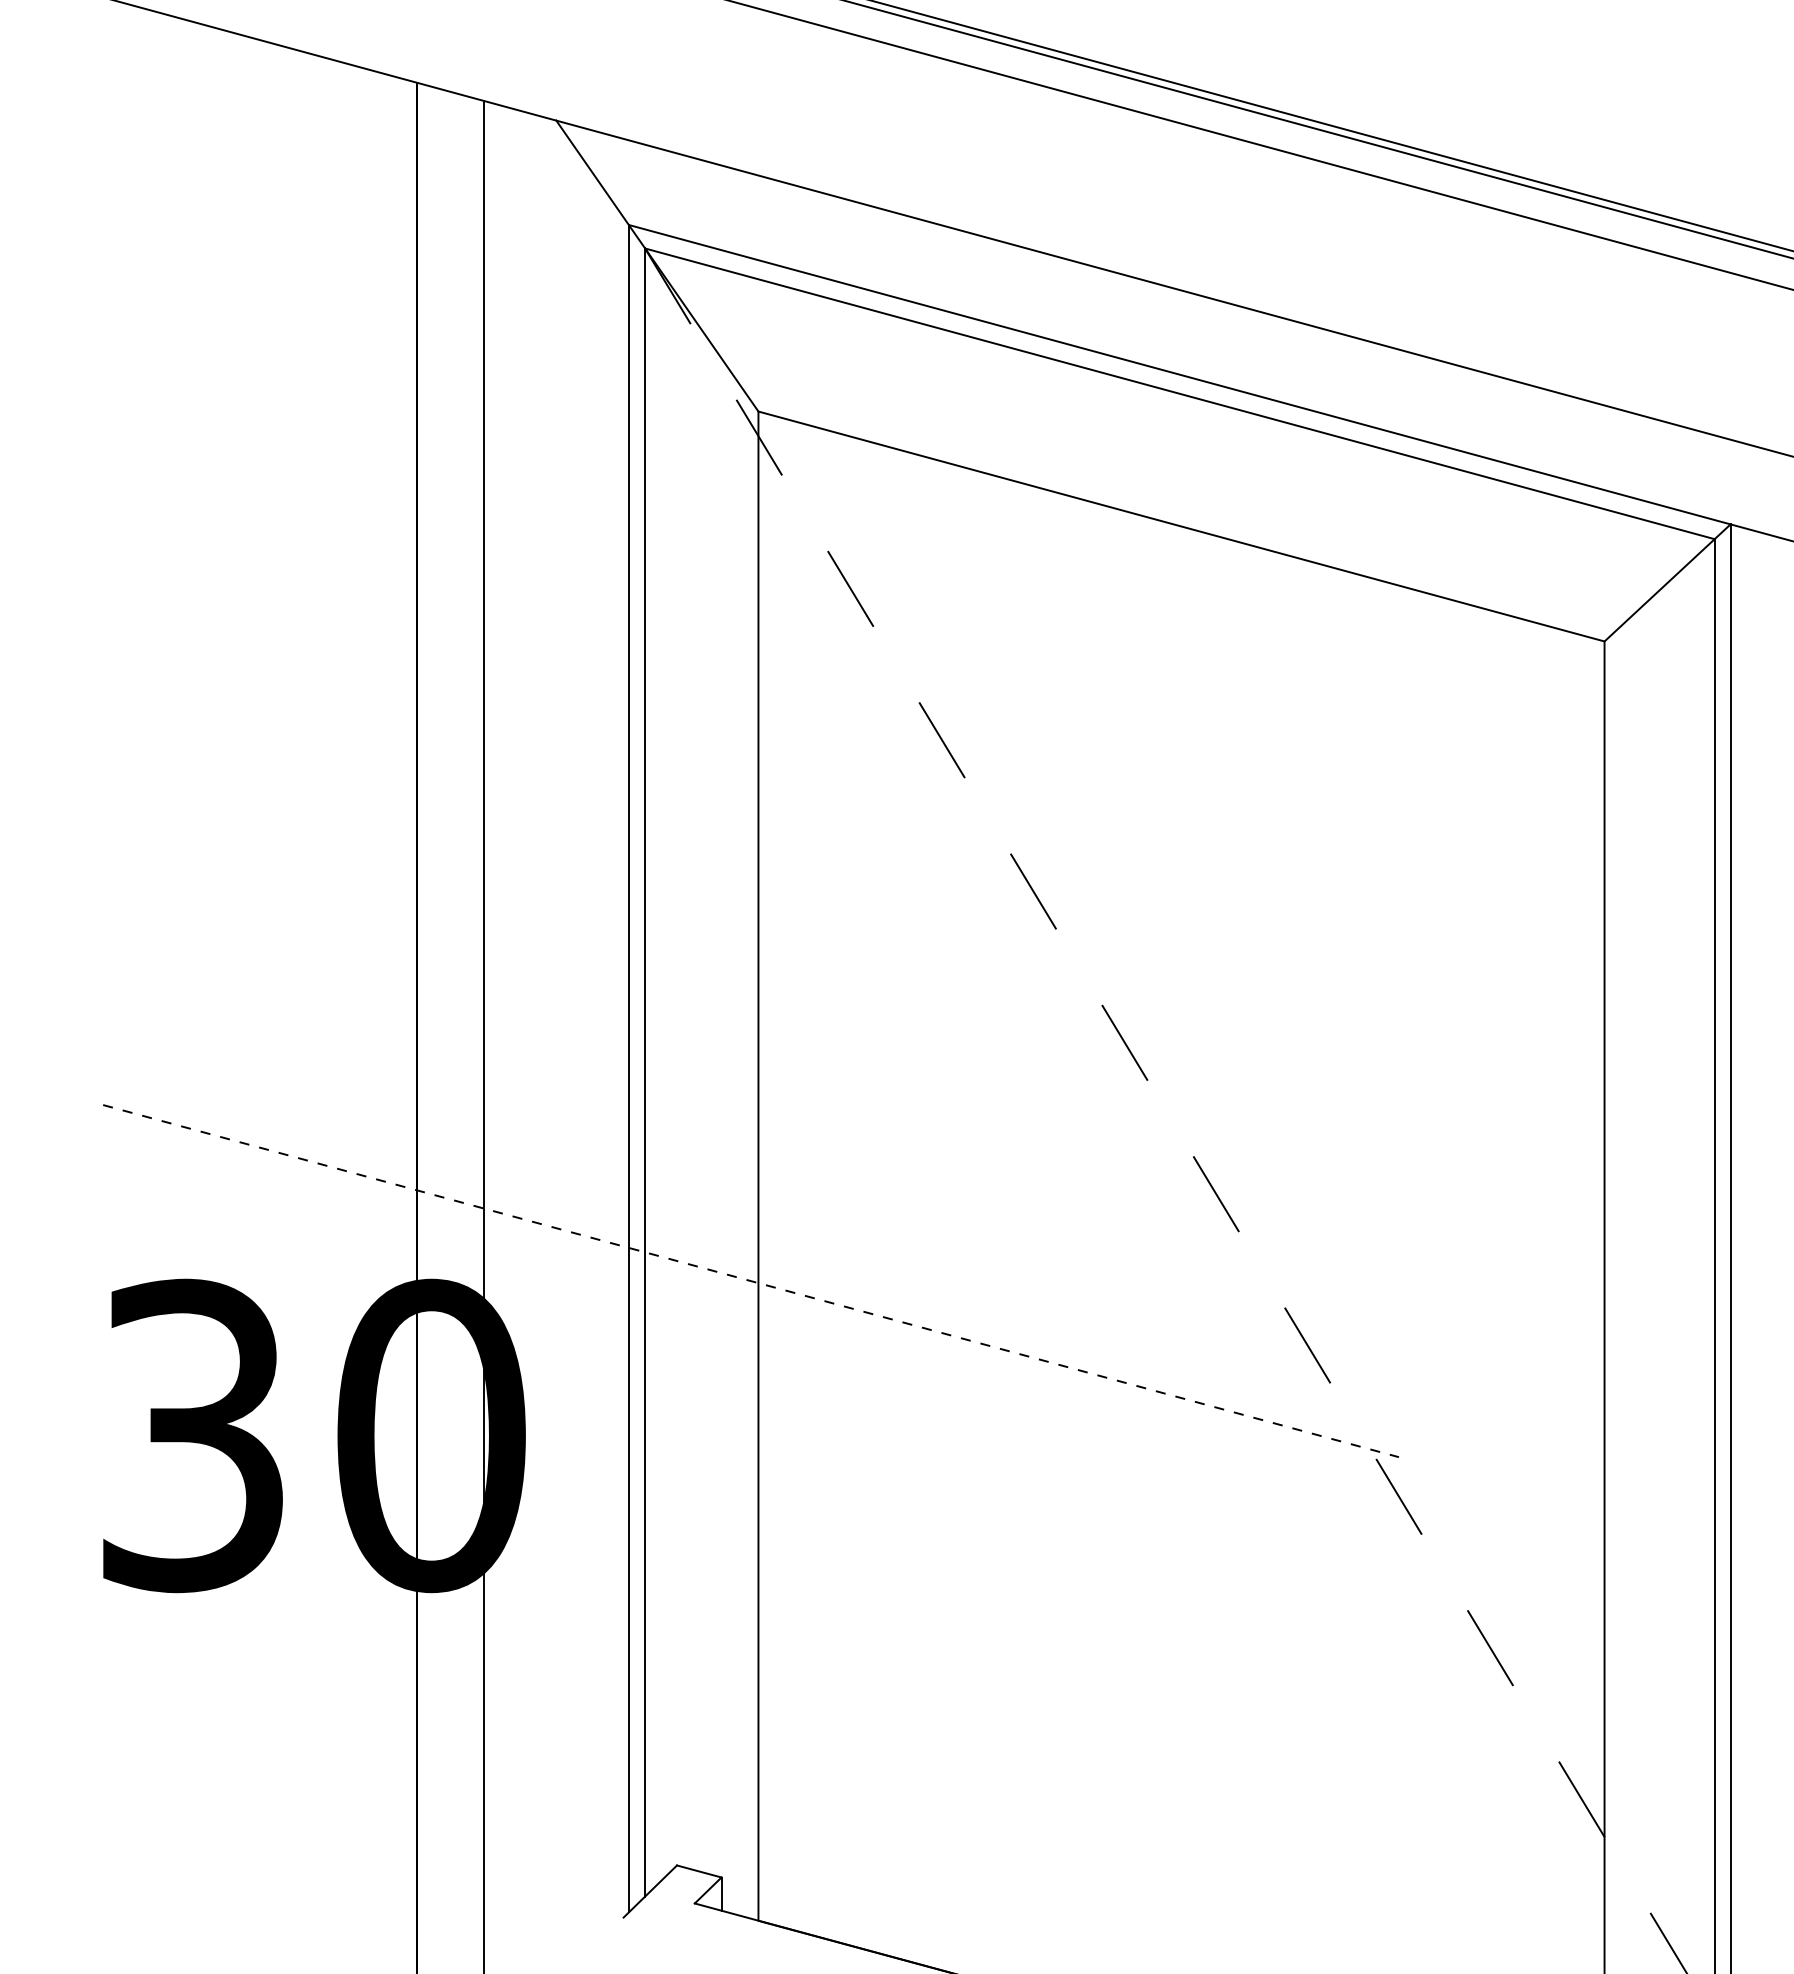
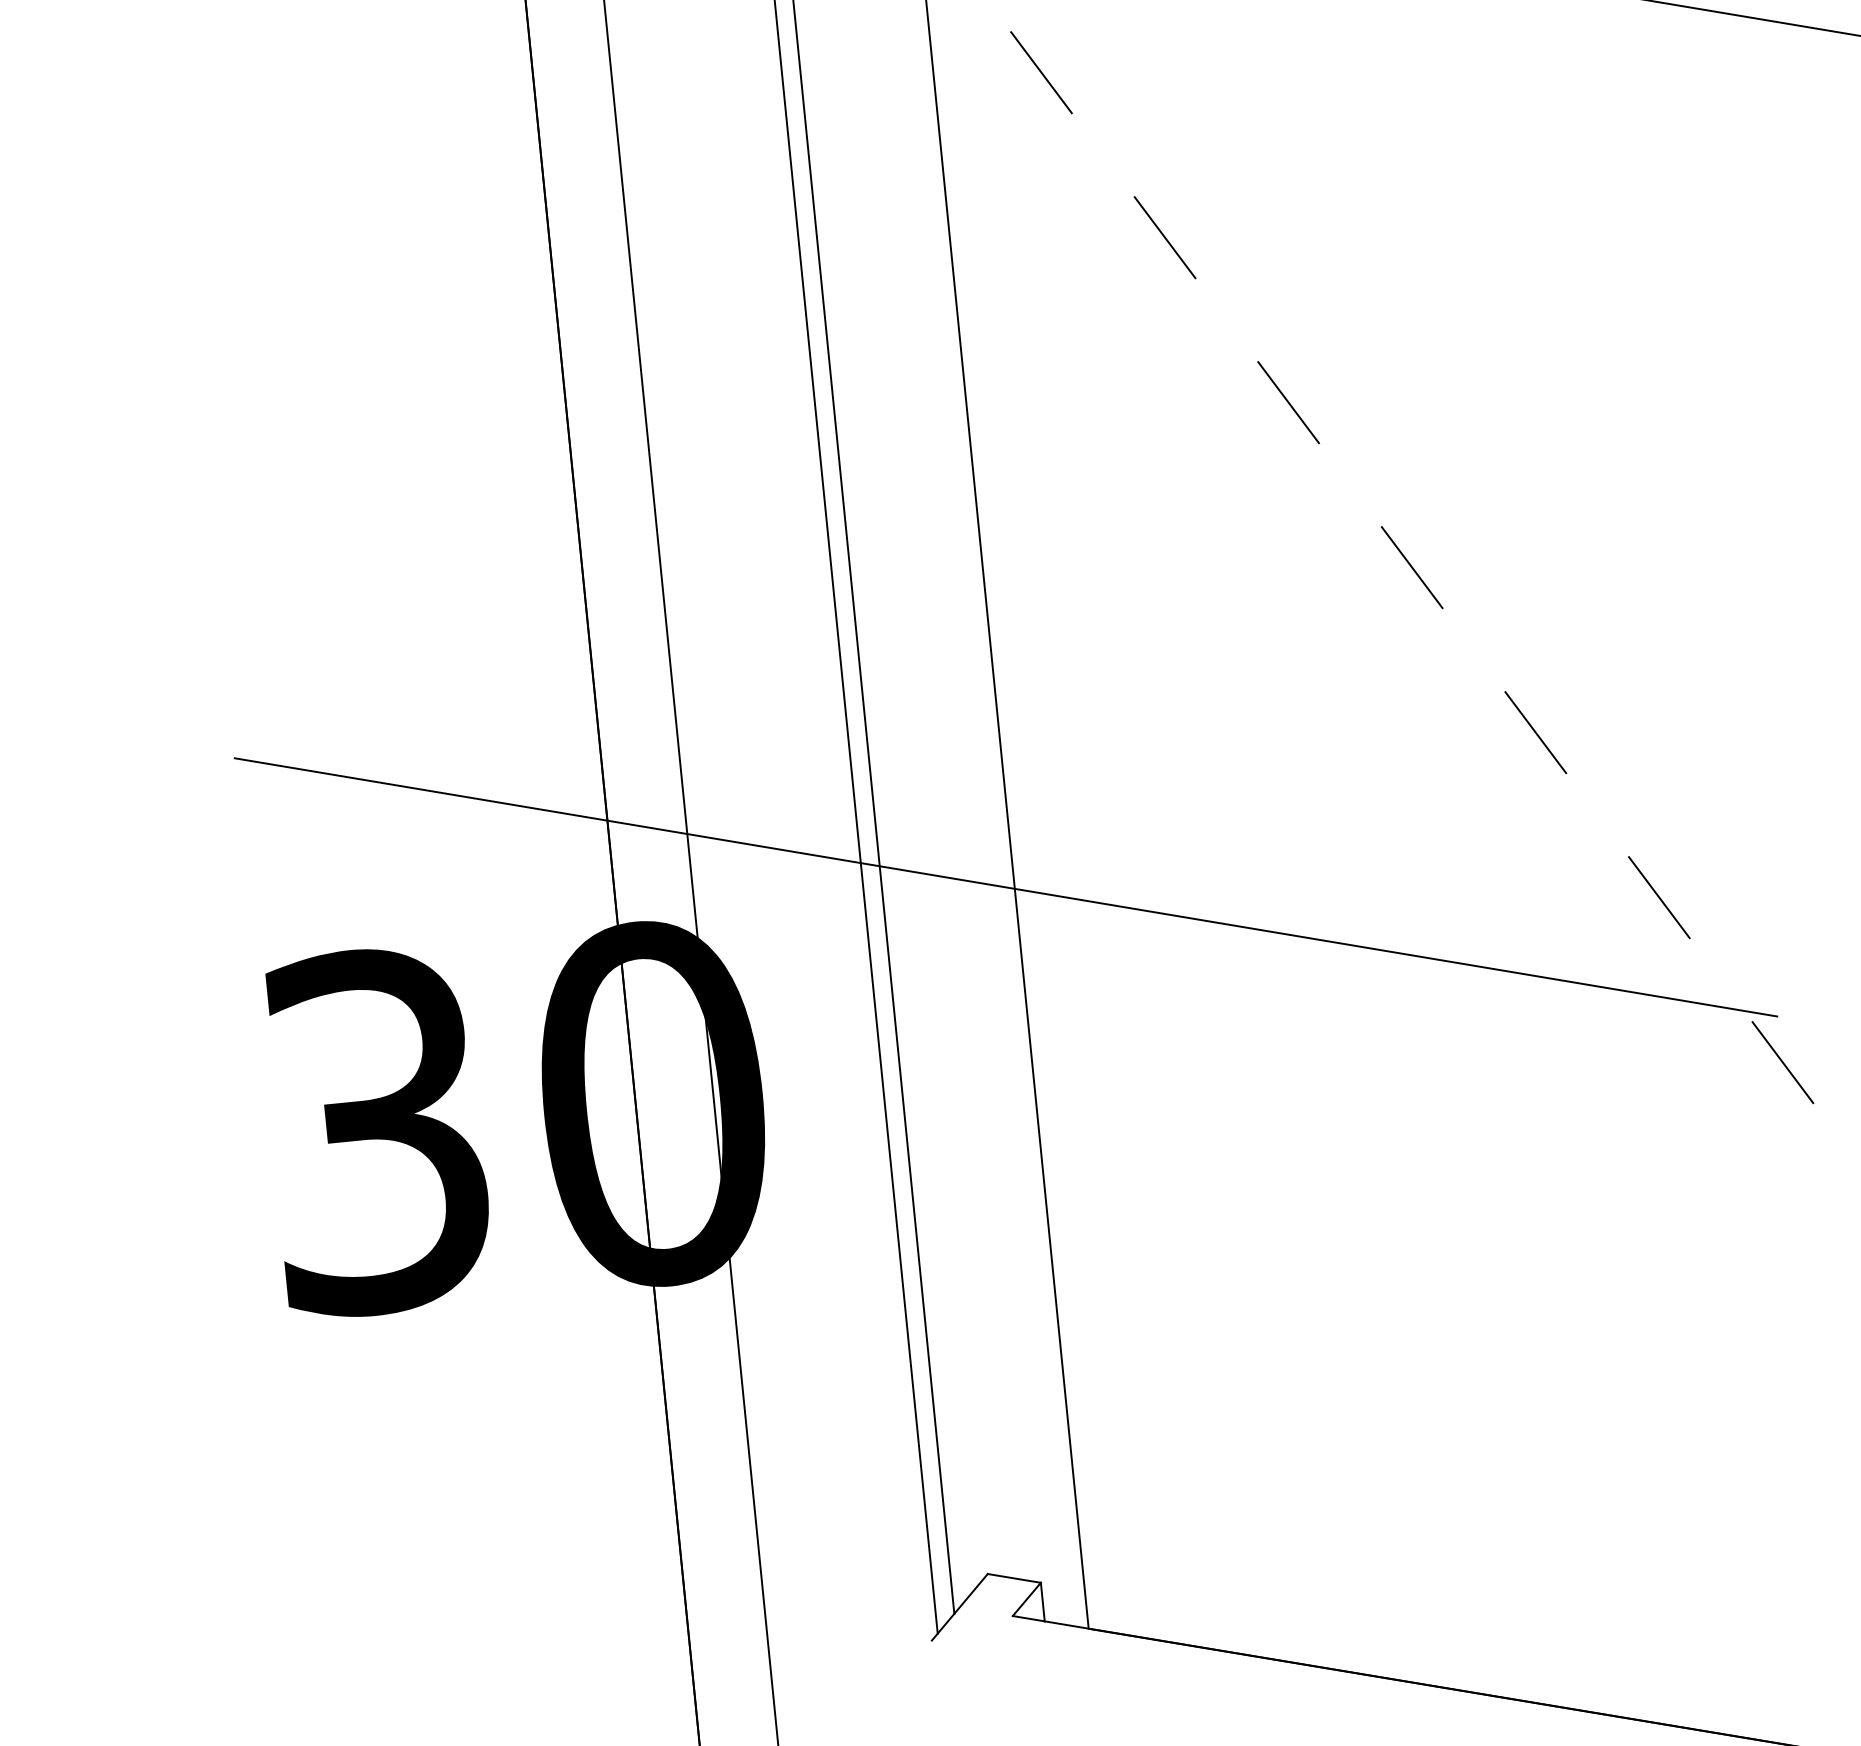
line: (751, 1281) -> (1006, 887), dashed -> solid

